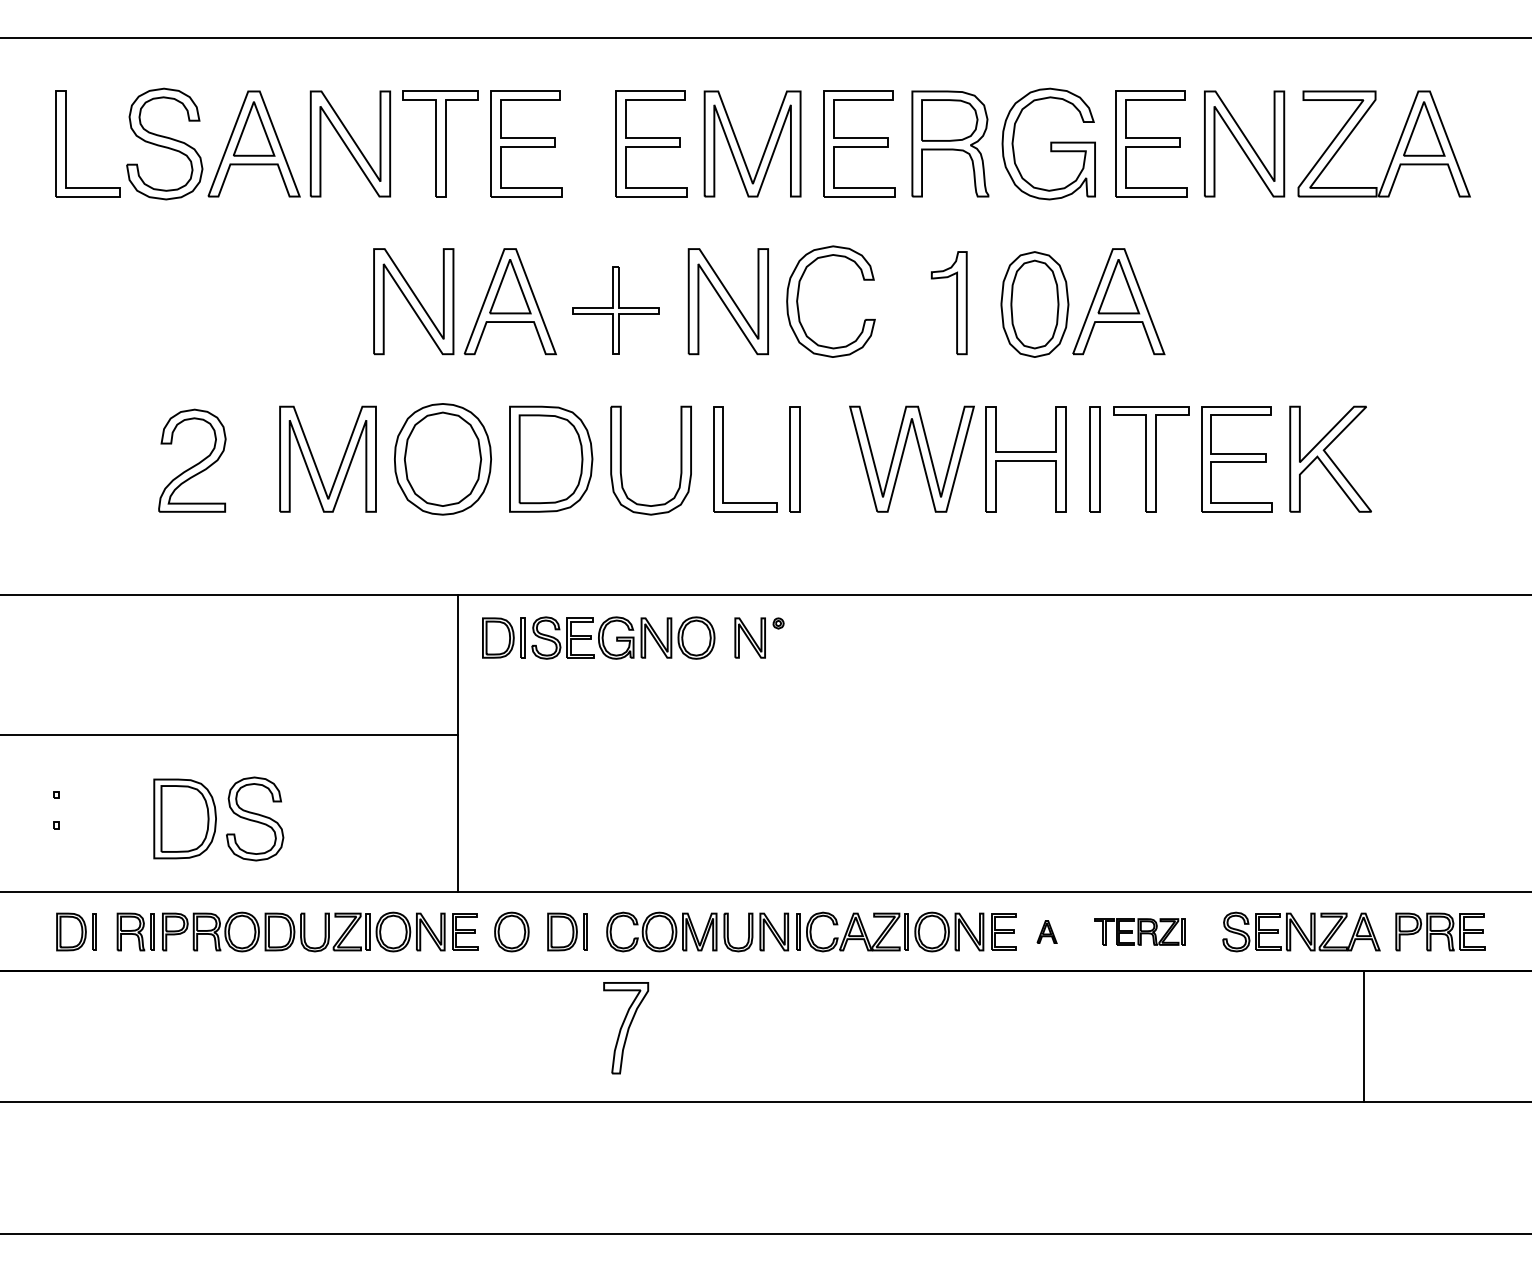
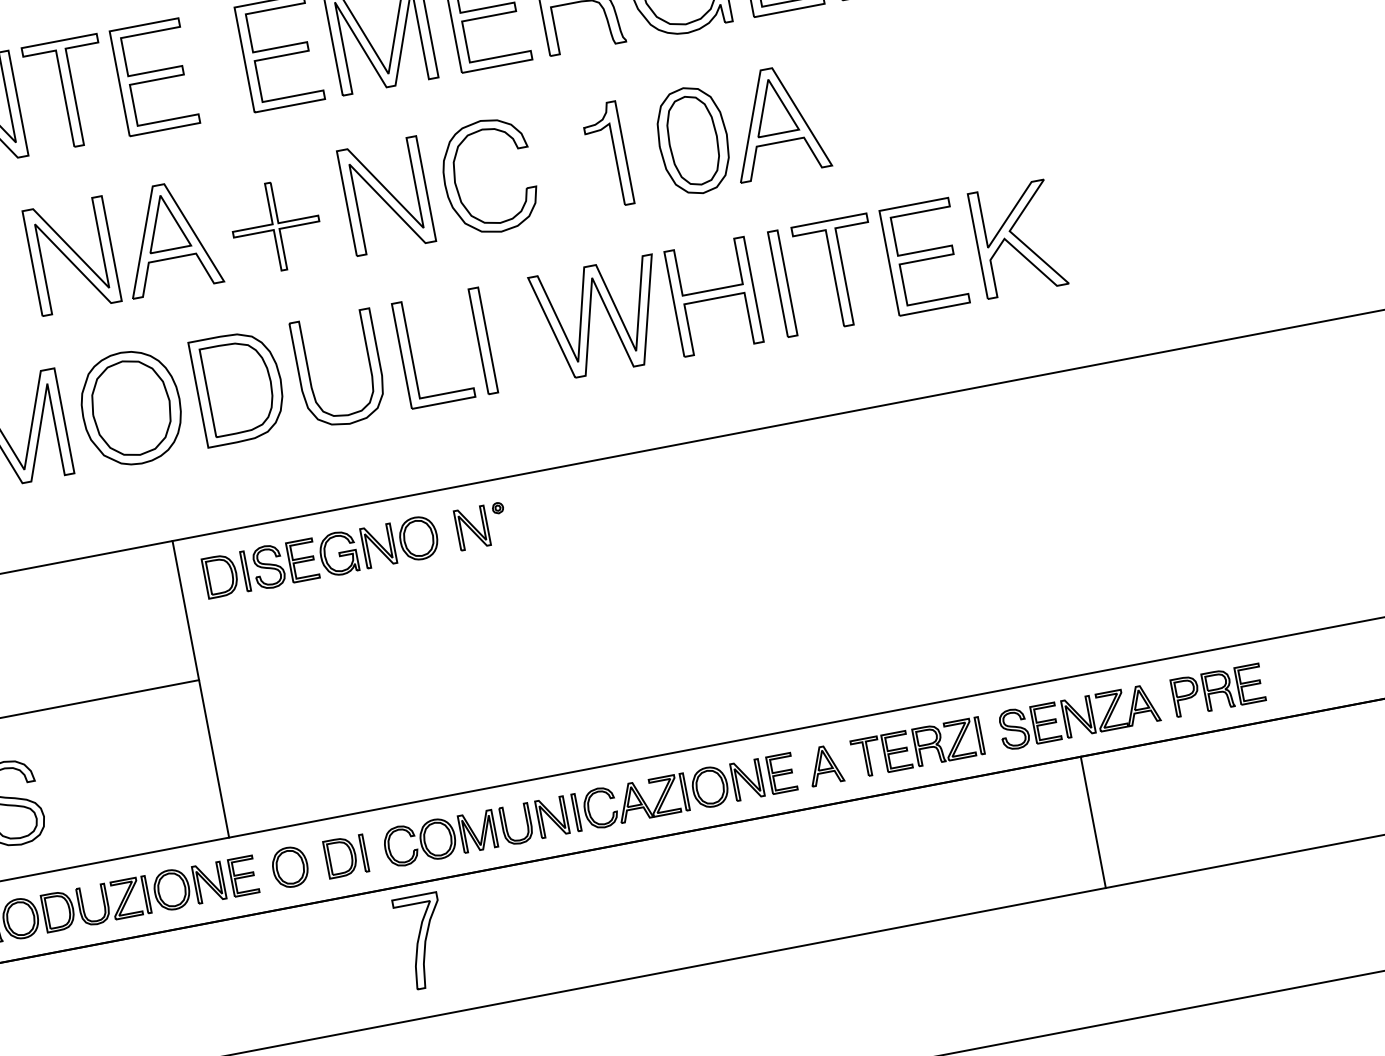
part: (1046, 931) -> (824, 764), size x1.67
part: (1139, 931) -> (917, 747), size x1.43
line: (1363, 1036) -> (1093, 822), moved

